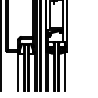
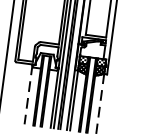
line: (17, 71) -> (27, 94), solid -> dashed
line: (64, 71) -> (99, 103), solid -> dashed

